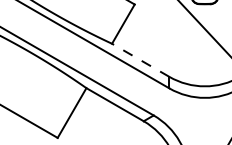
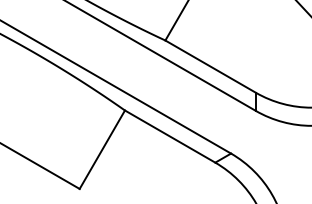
line: (140, 60) -> (210, 66), dashed -> solid

